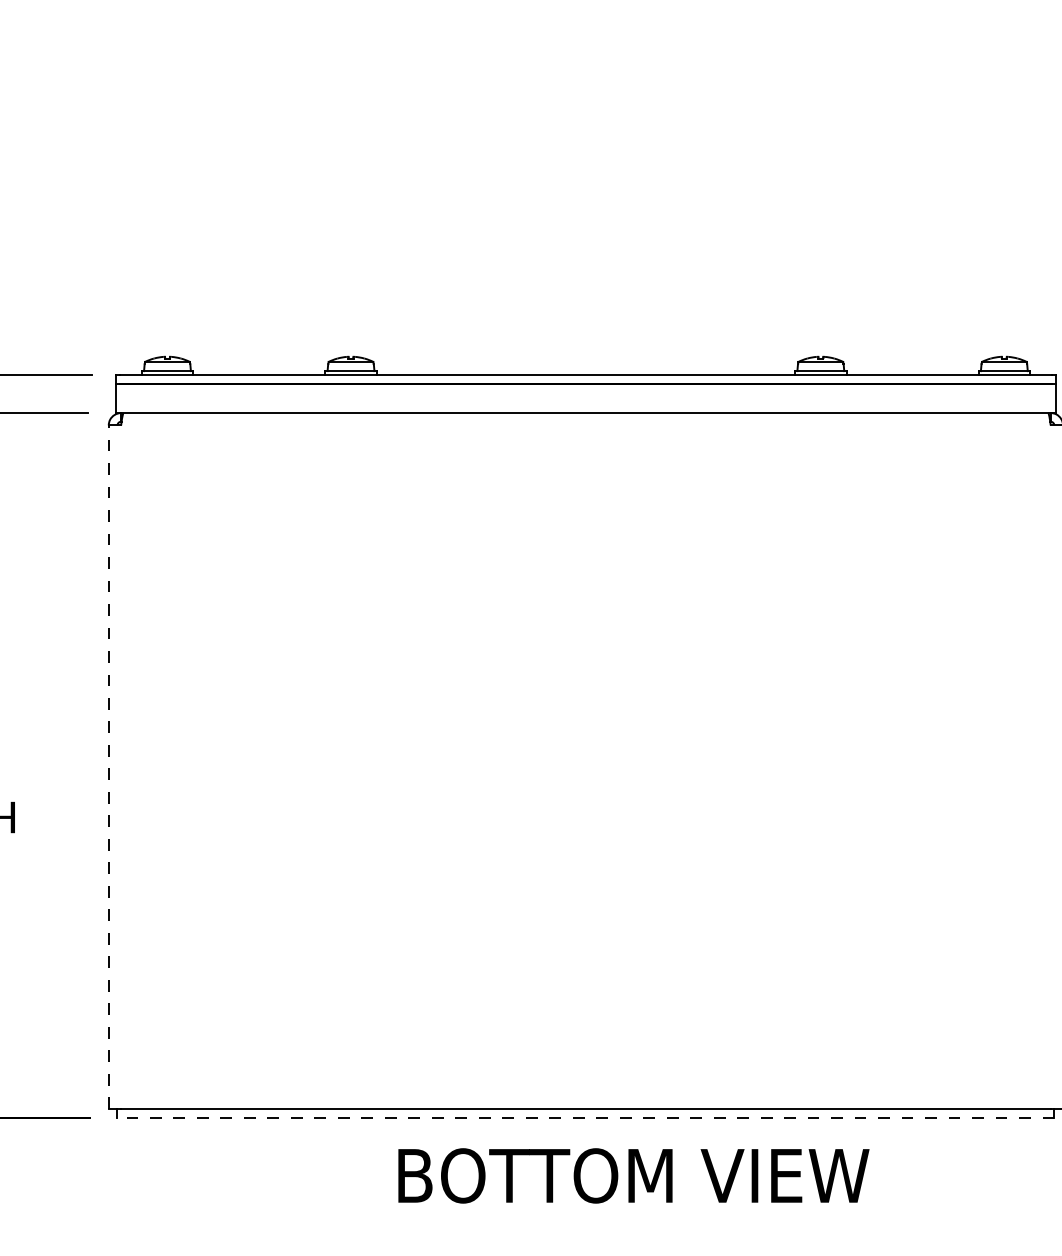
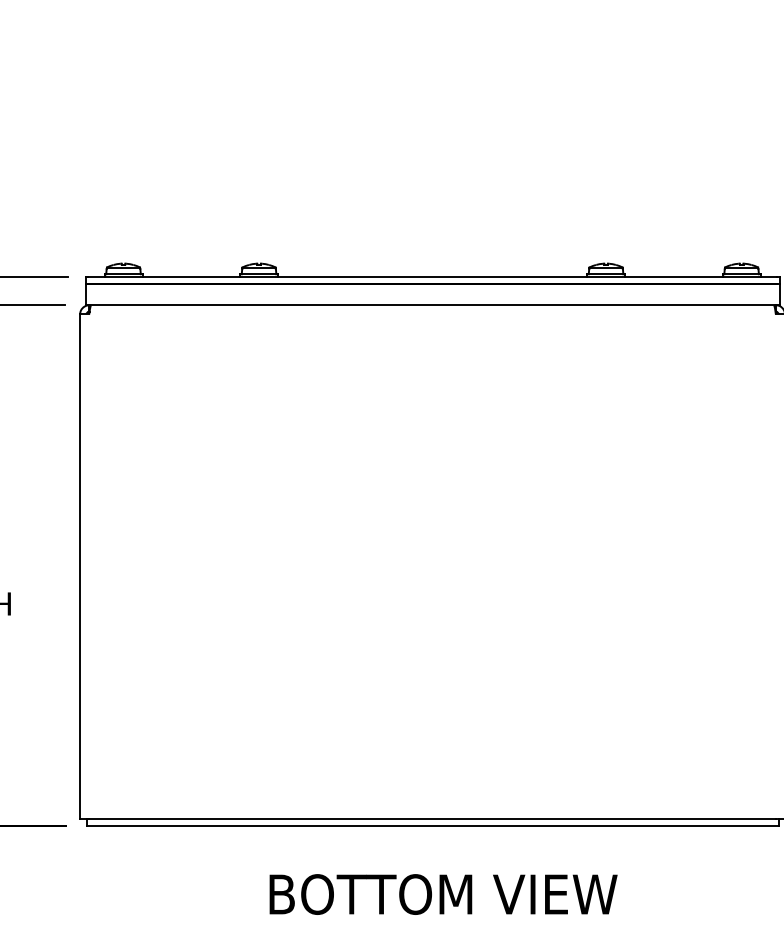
line: (108, 767) -> (79, 567), dashed -> solid
line: (585, 1117) -> (432, 825), dashed -> solid
text: (633, 1175) -> (443, 894), moved

